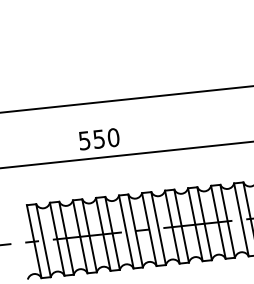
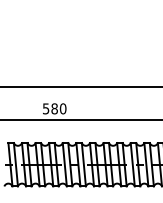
text: (98, 138) -> (54, 108), 550 -> 580

